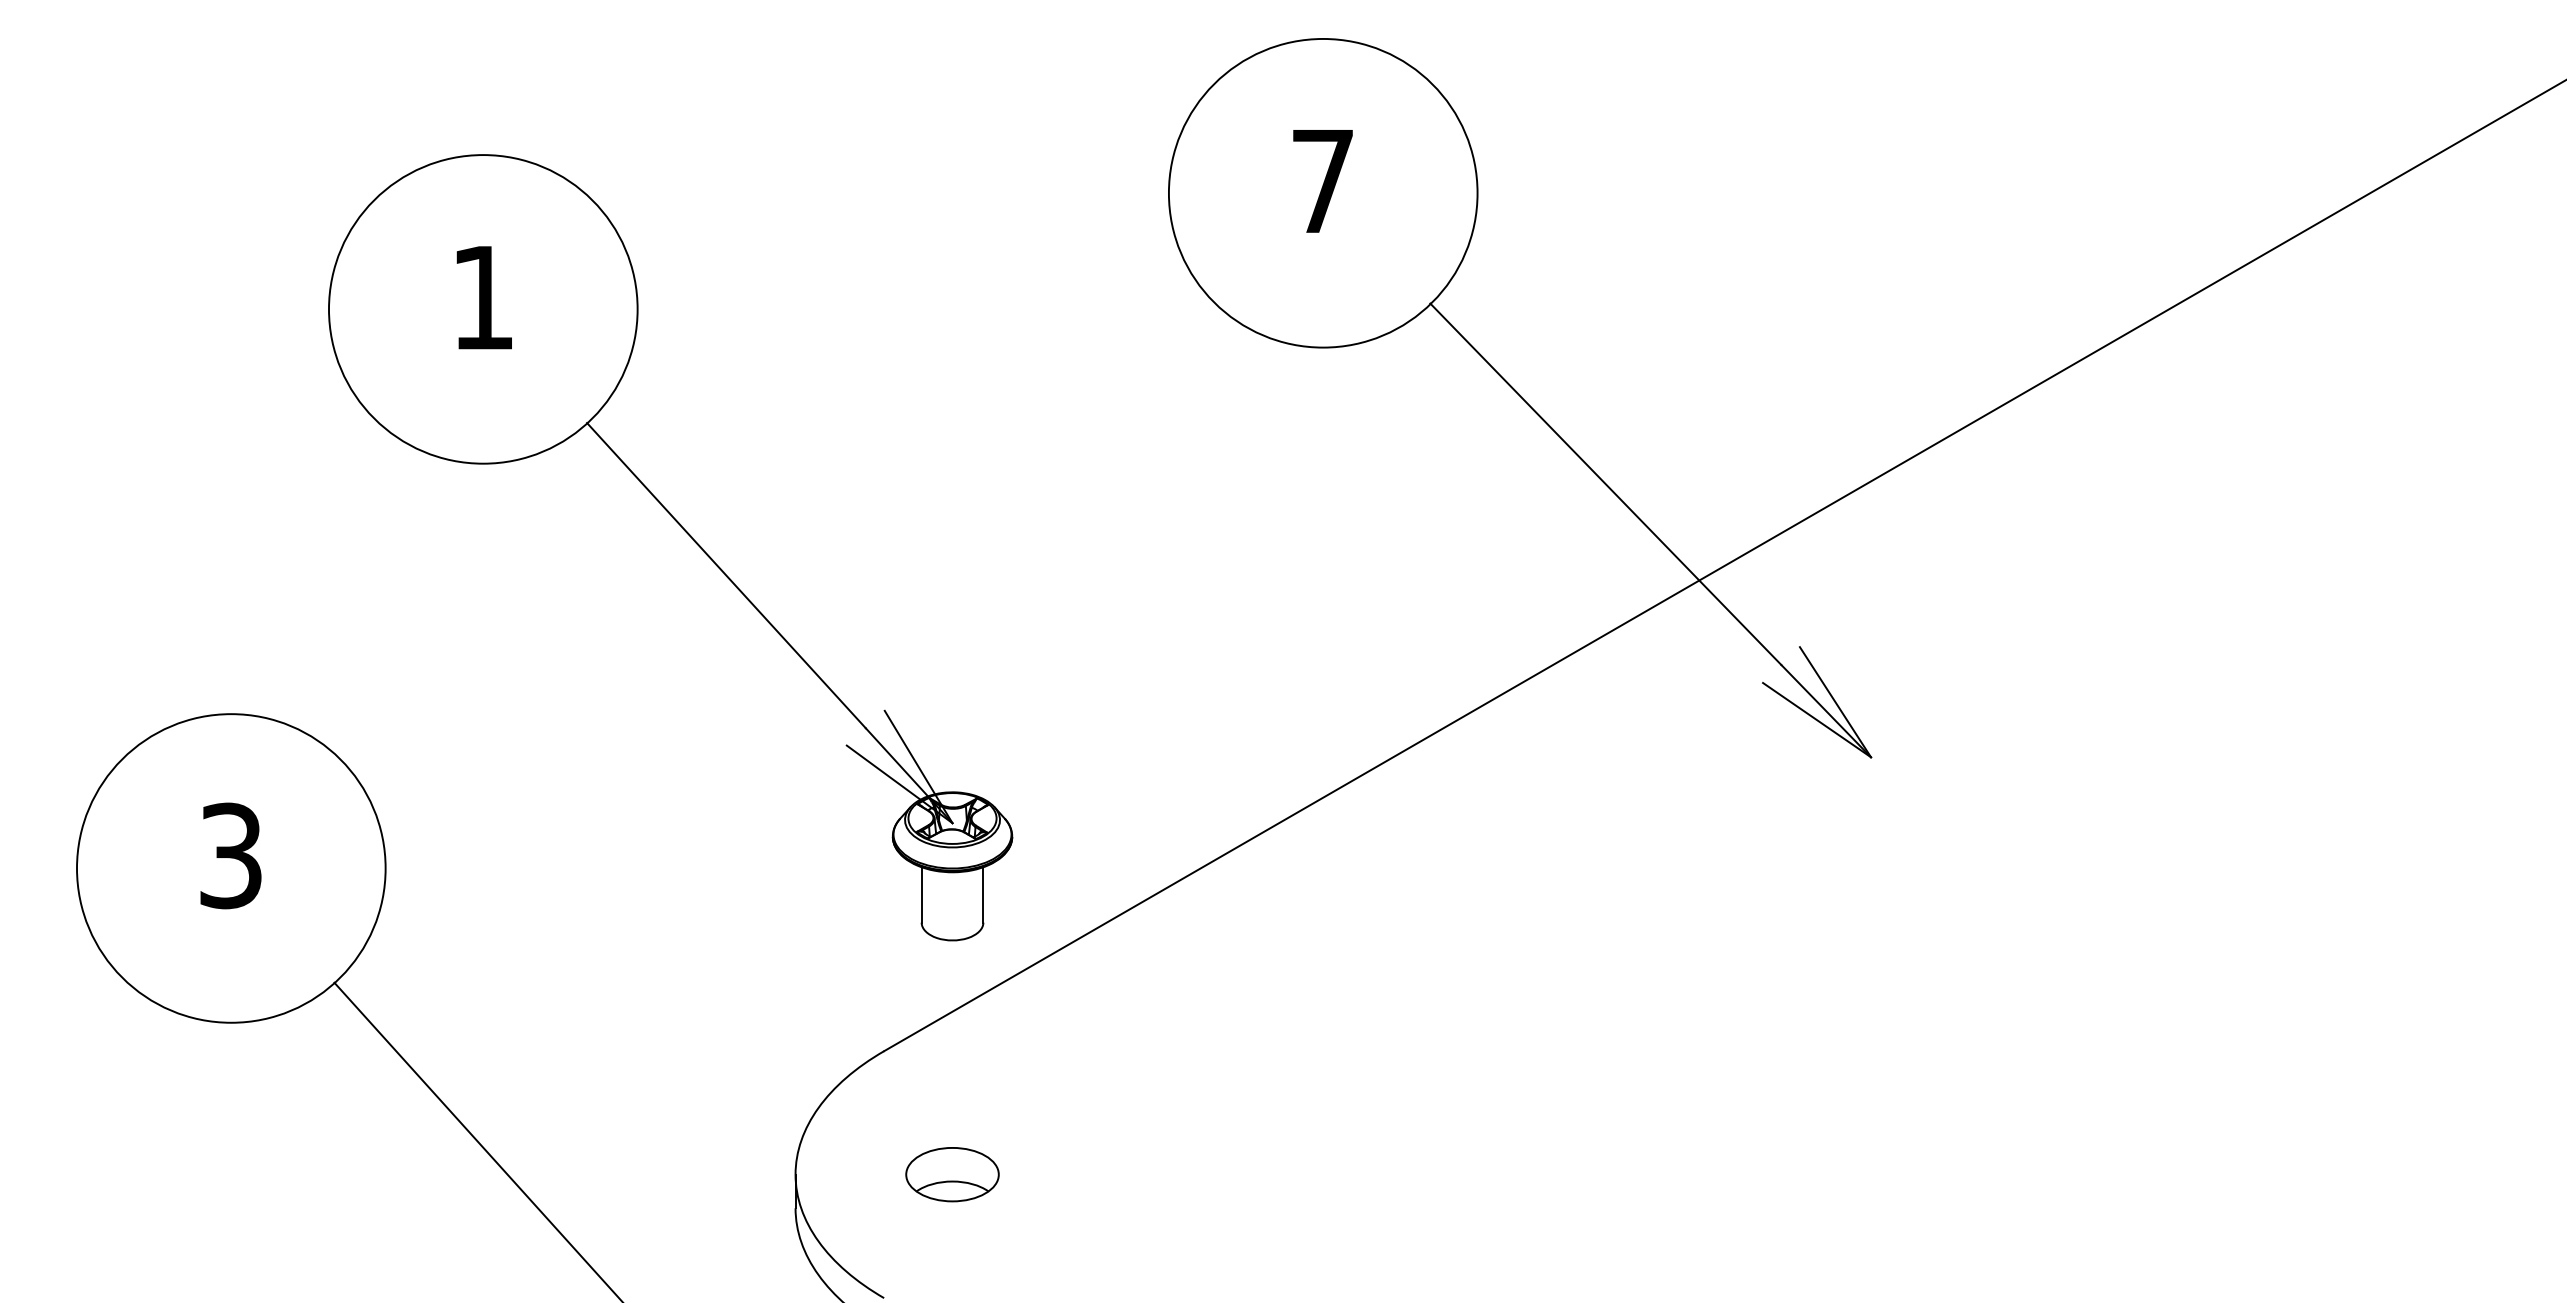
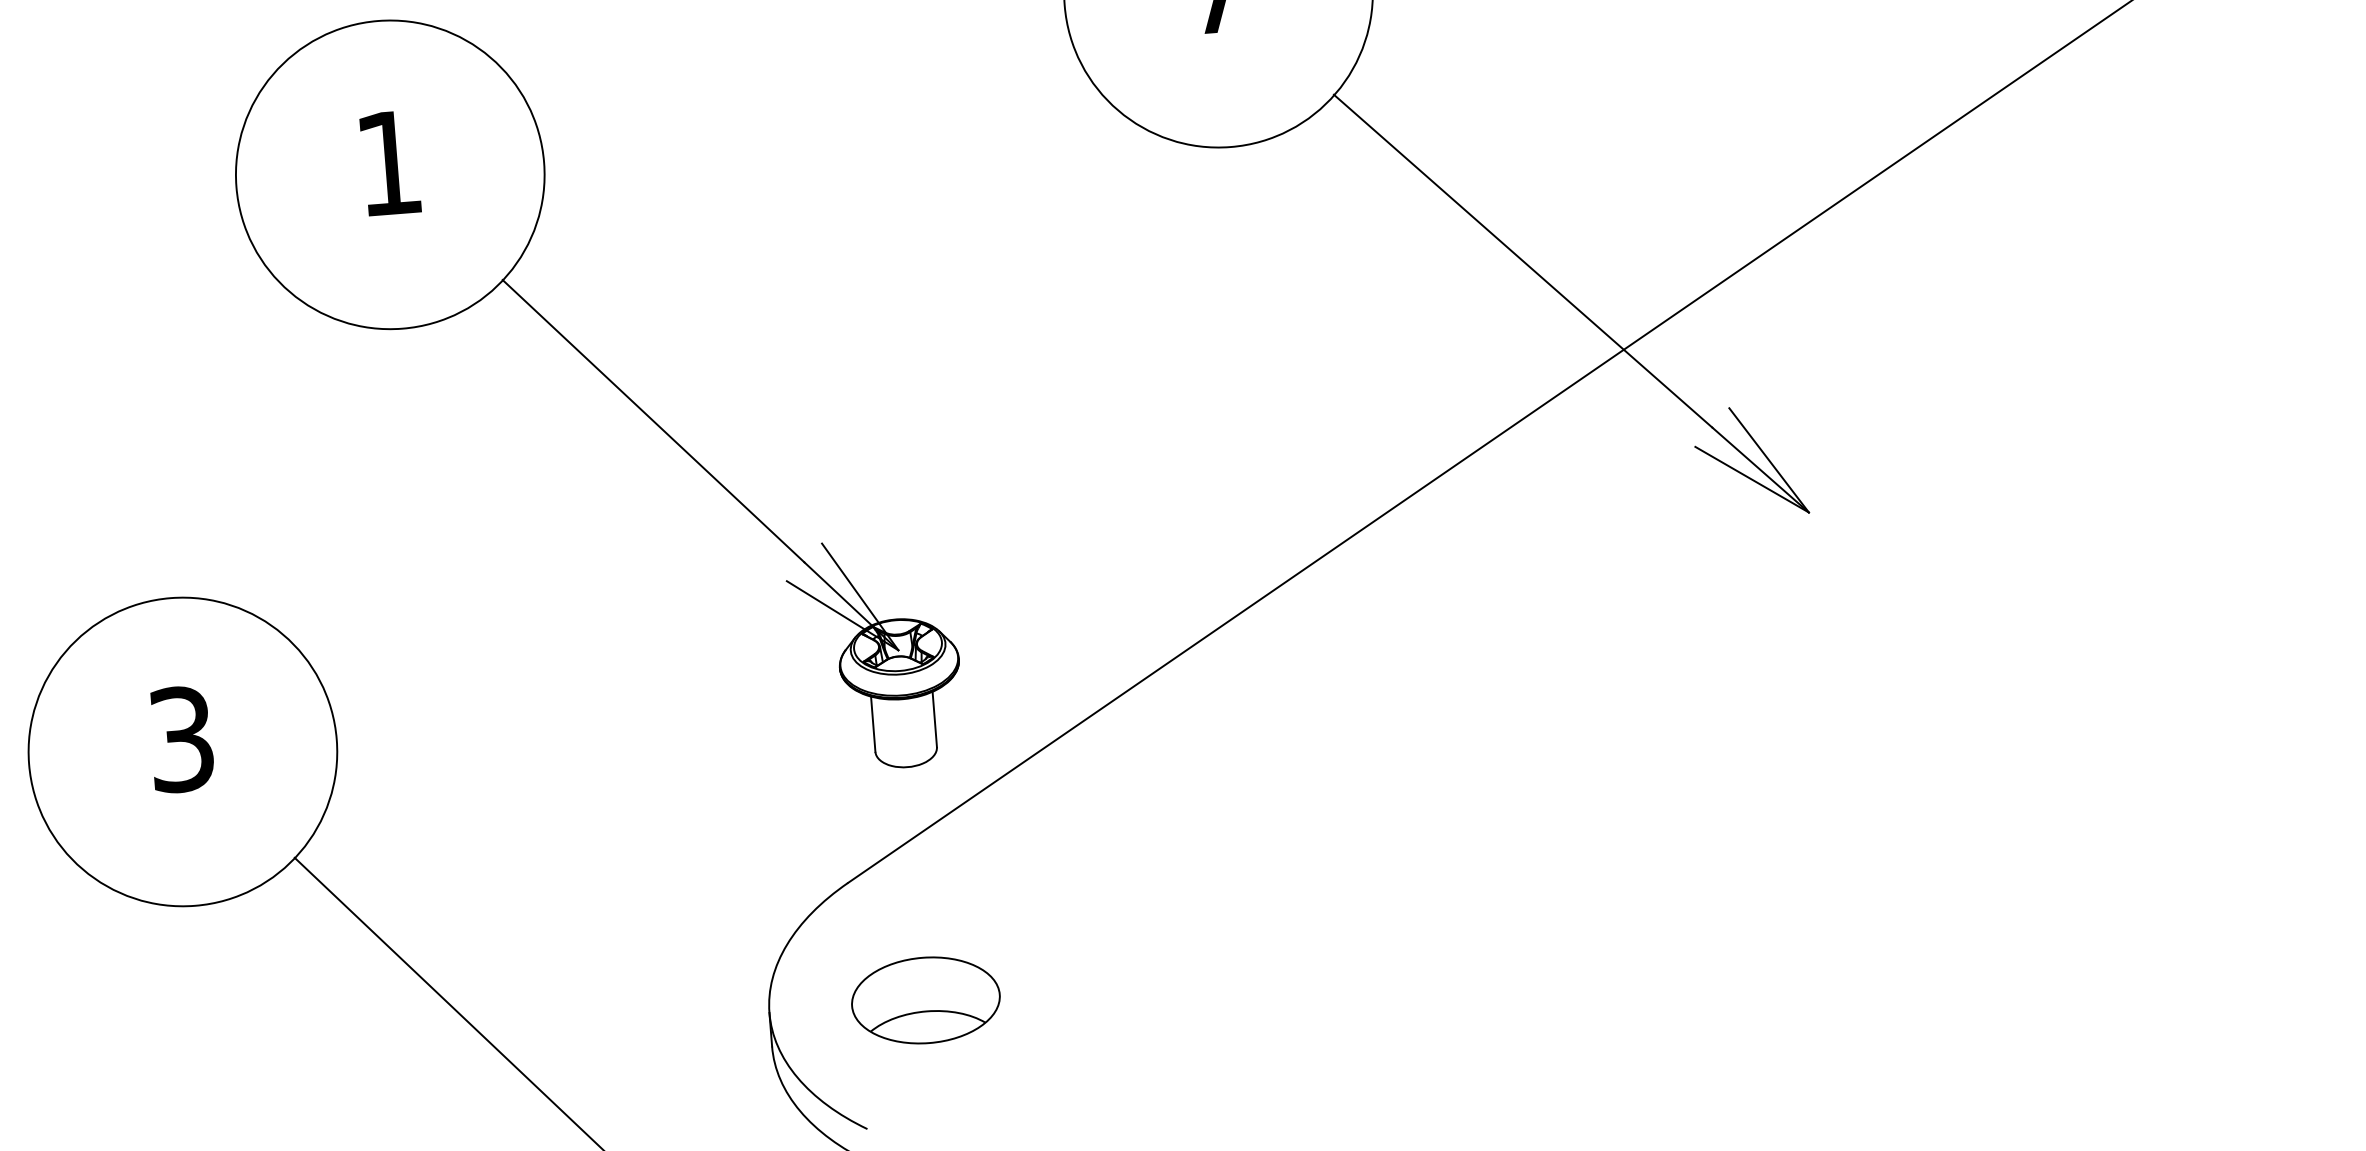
part: (952, 1174) -> (925, 1000), size x1.6

